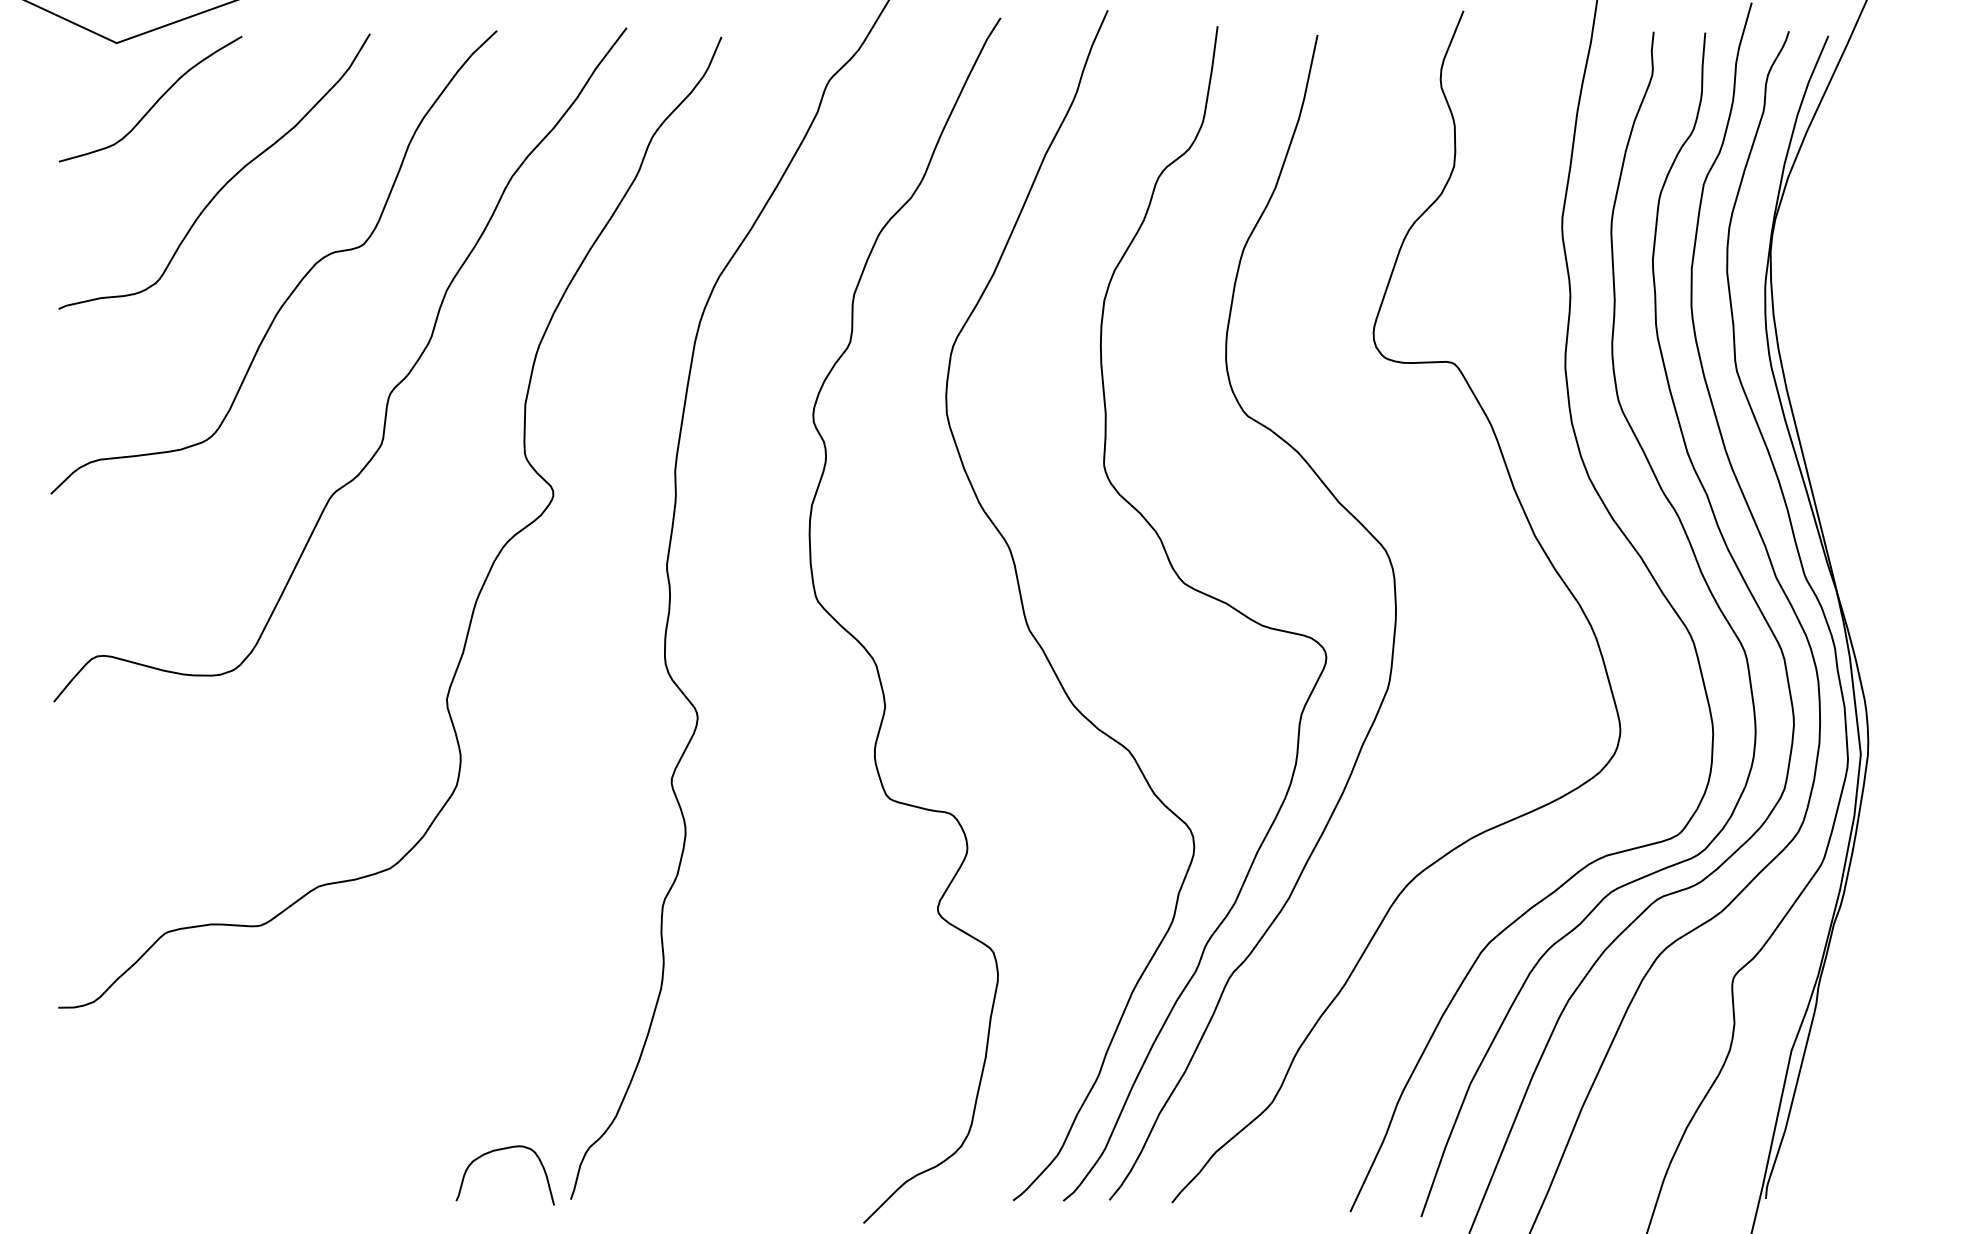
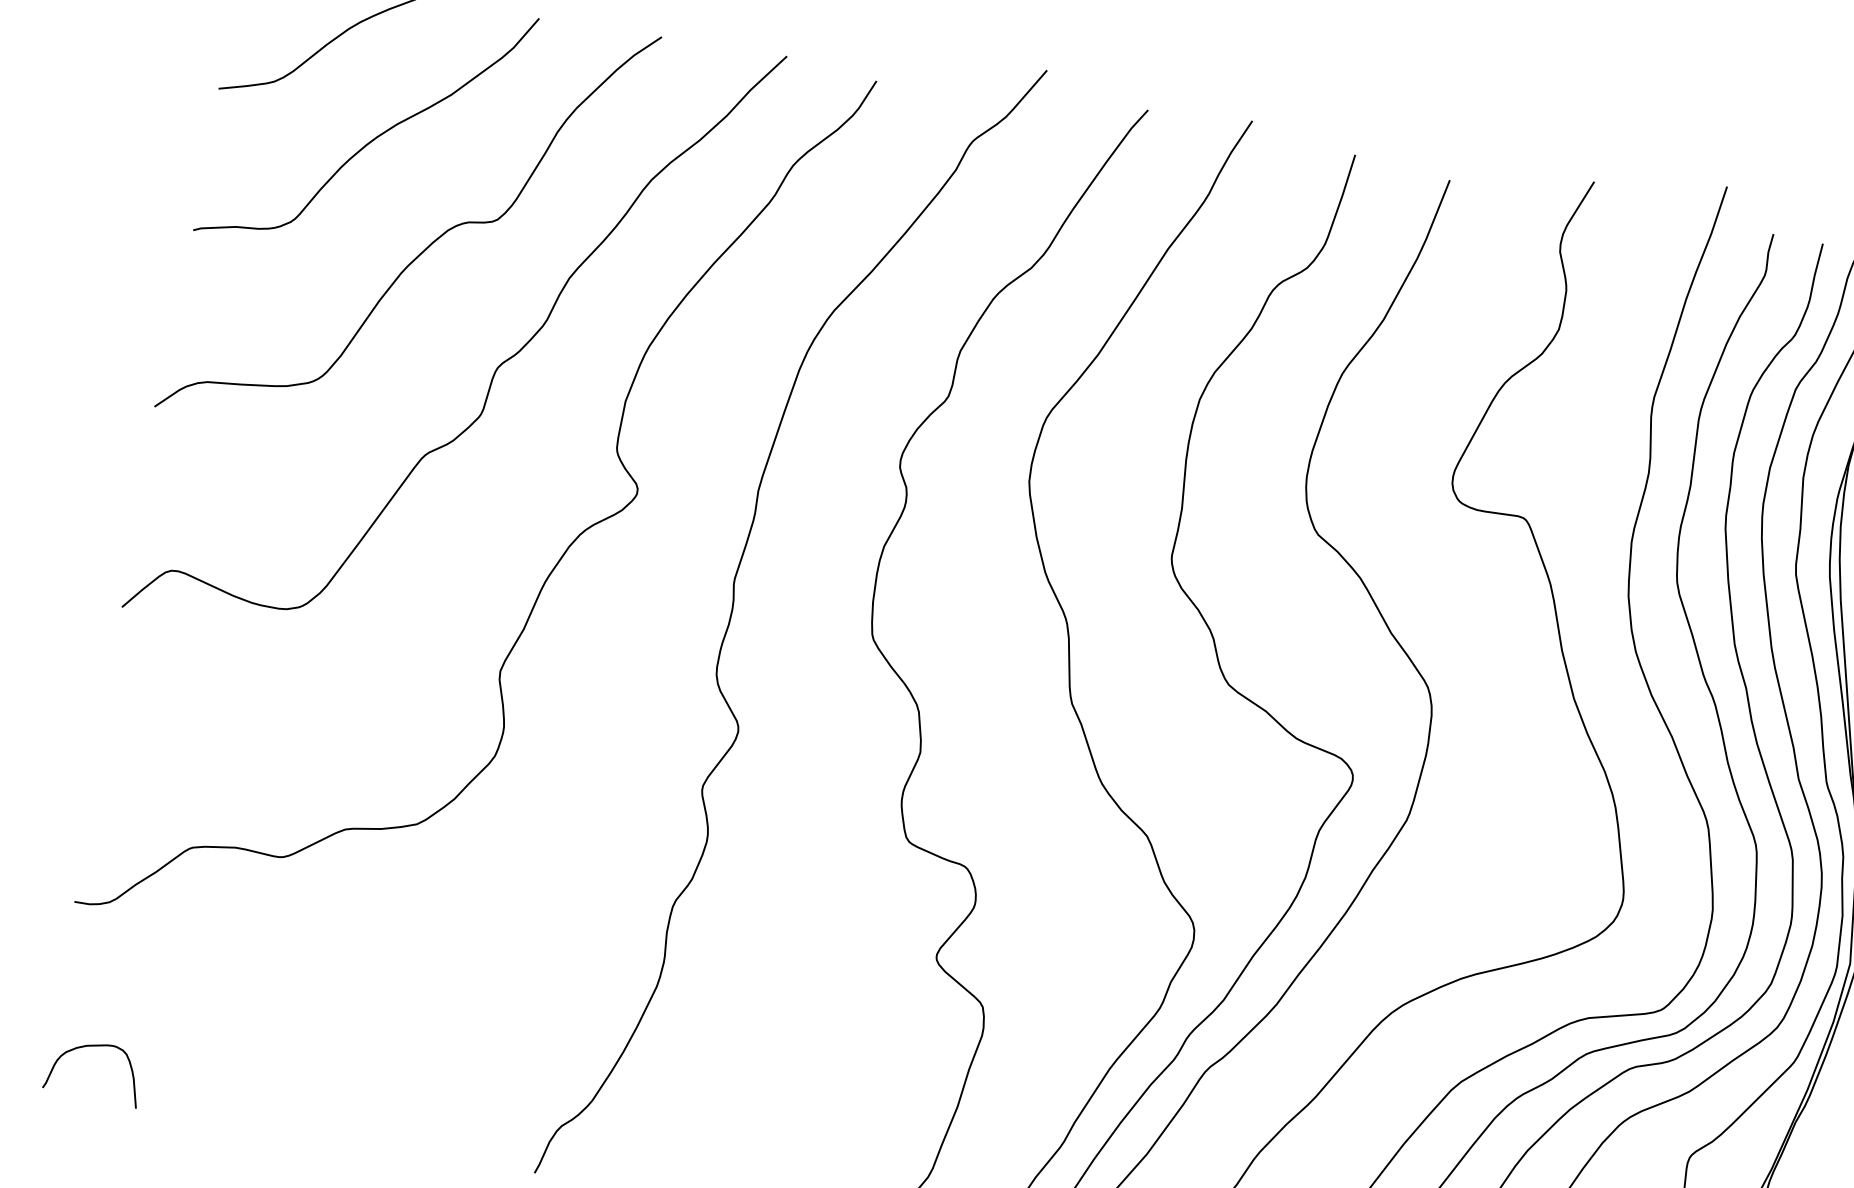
curve: (501, 1150) -> (94, 1046), moved

